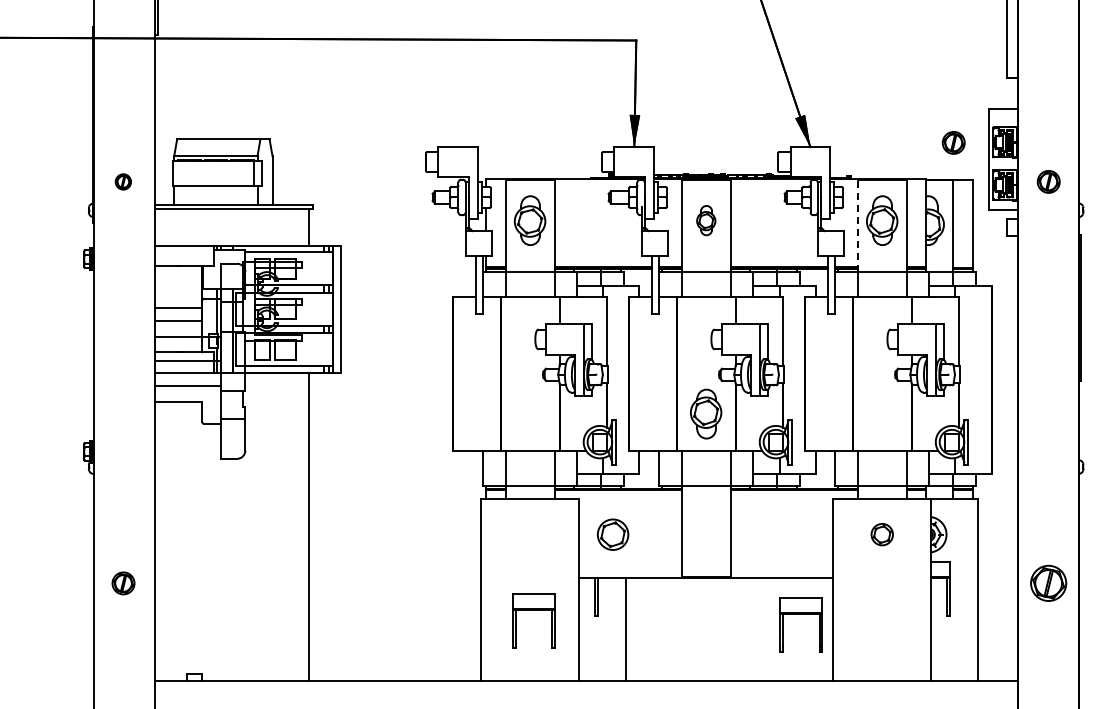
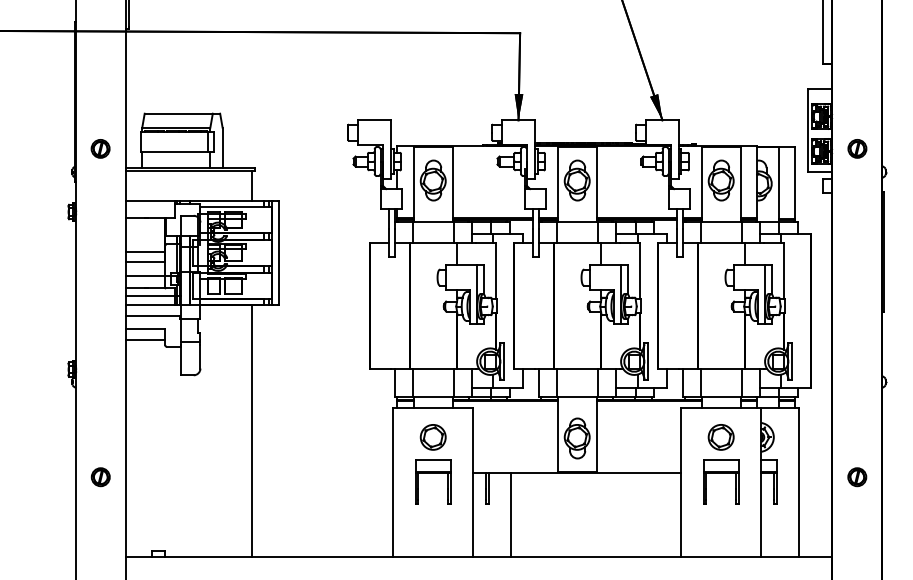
part: (953, 142) -> (779, 116), removed
part: (123, 181) -> (100, 148), size x1.43
part: (706, 220) -> (577, 180), size x1.67
line: (858, 225) -> (701, 184), dashed -> solid
part: (706, 413) -> (577, 438), moved
line: (178, 415) -> (145, 339), added
part: (612, 534) -> (432, 437), moved
part: (882, 534) -> (721, 437), size x1.43
part: (1048, 583) -> (857, 477), size x0.62
part: (533, 610) -> (432, 473), moved
part: (800, 614) -> (720, 473), moved

